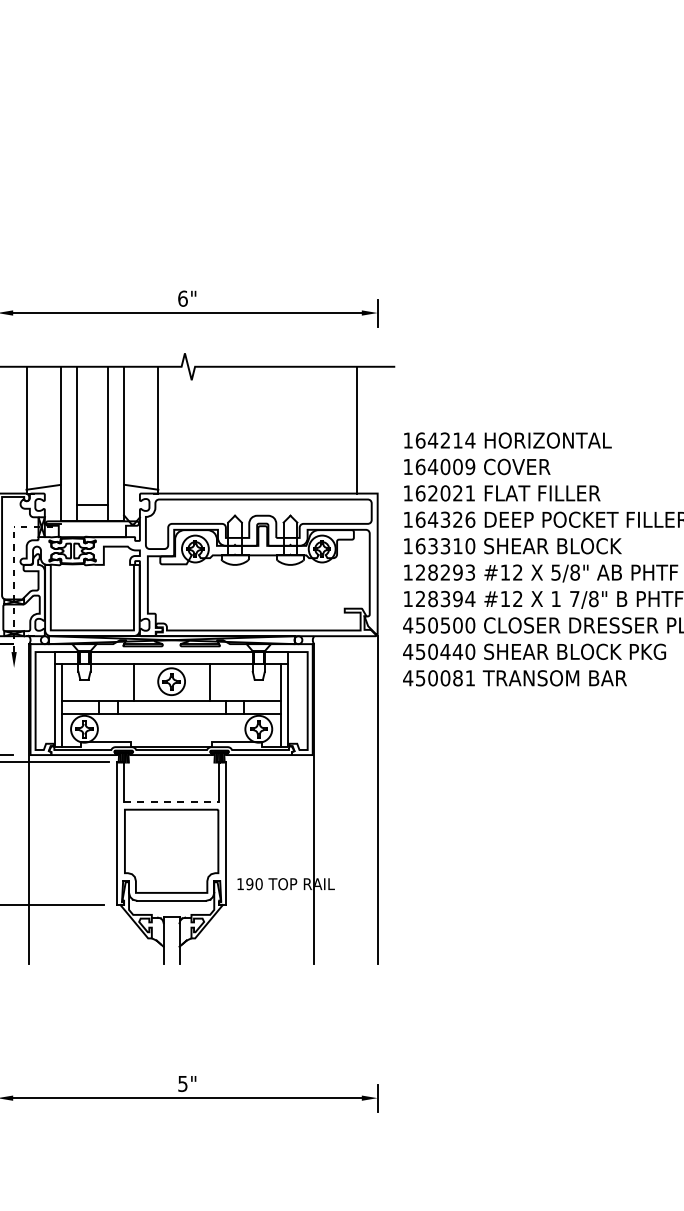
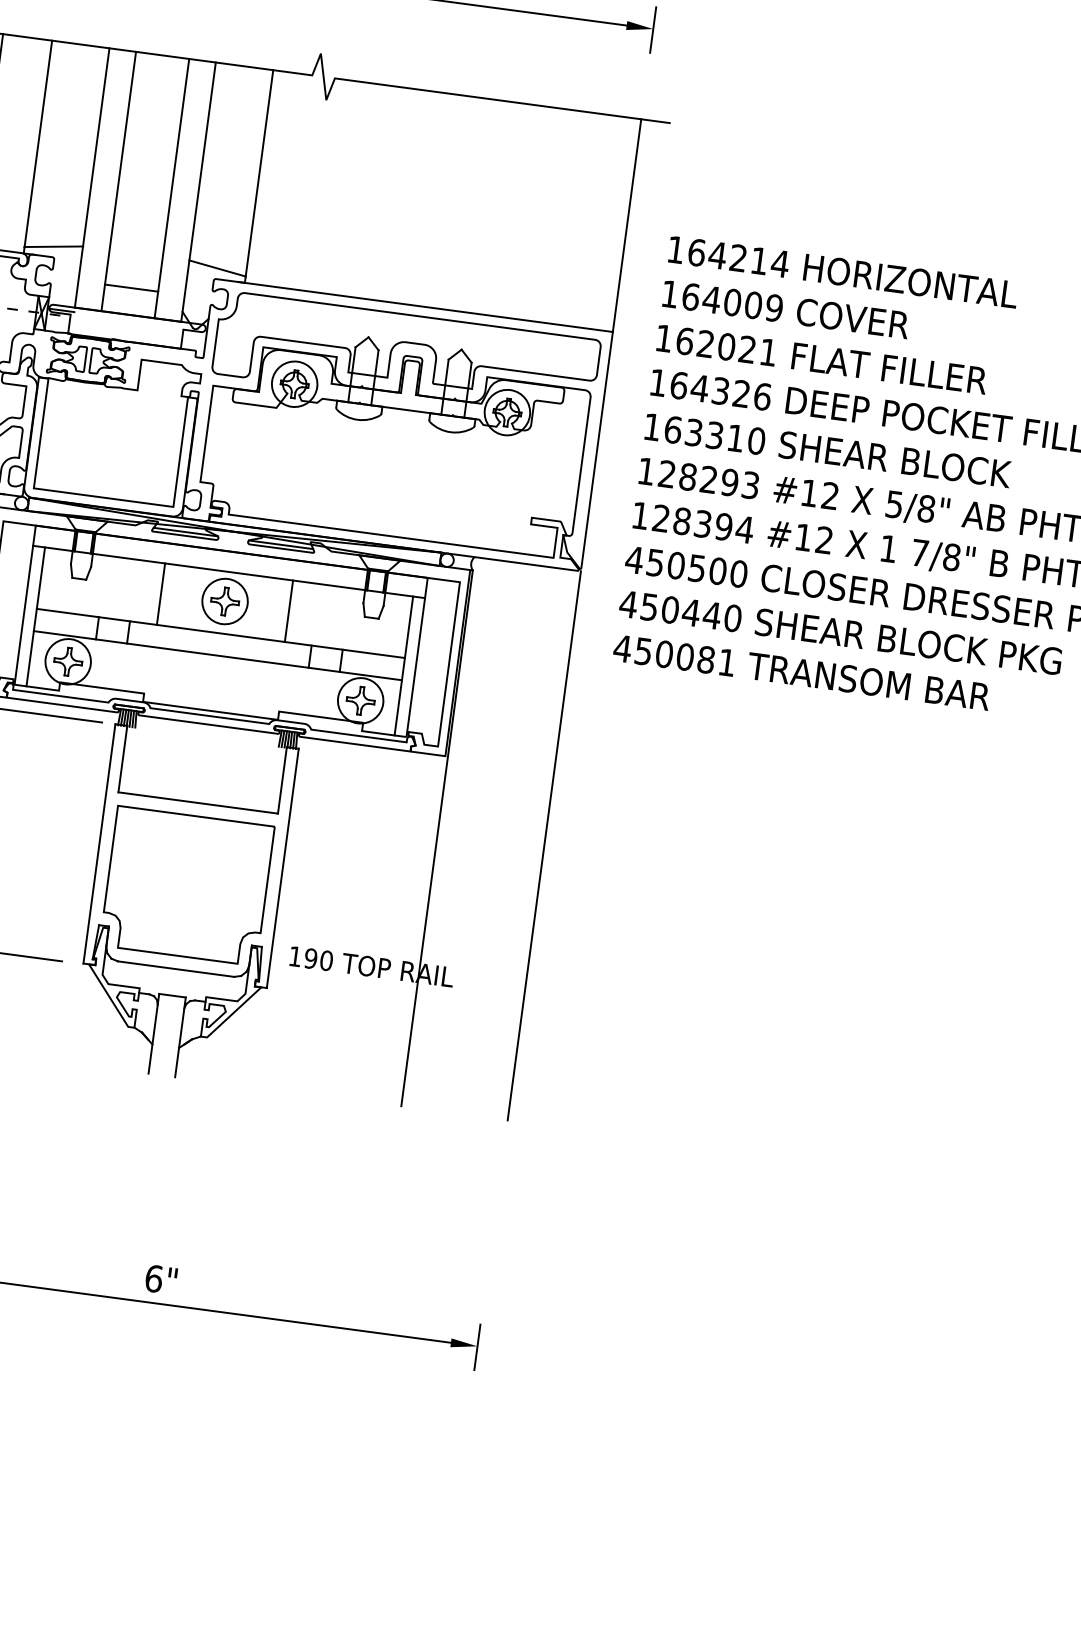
line: (356, 429) -> (626, 224), moved
line: (171, 801) -> (198, 802), dashed -> solid
text: (182, 1083) -> (153, 1278), 5" -> 6"

